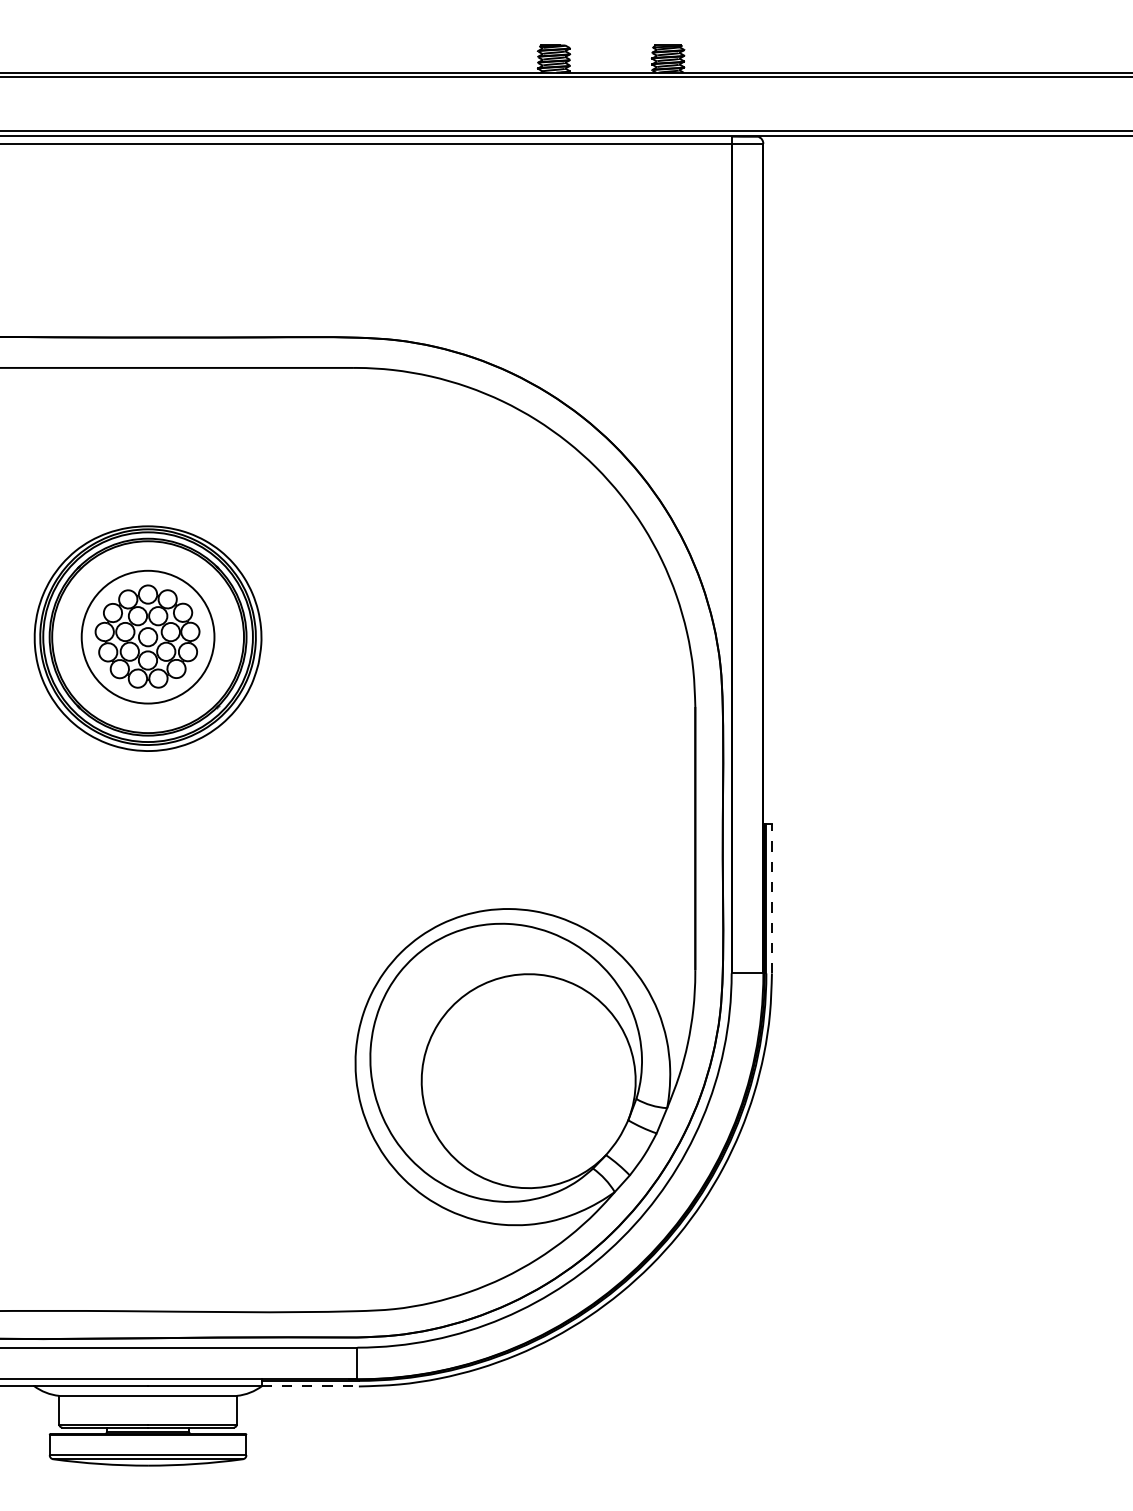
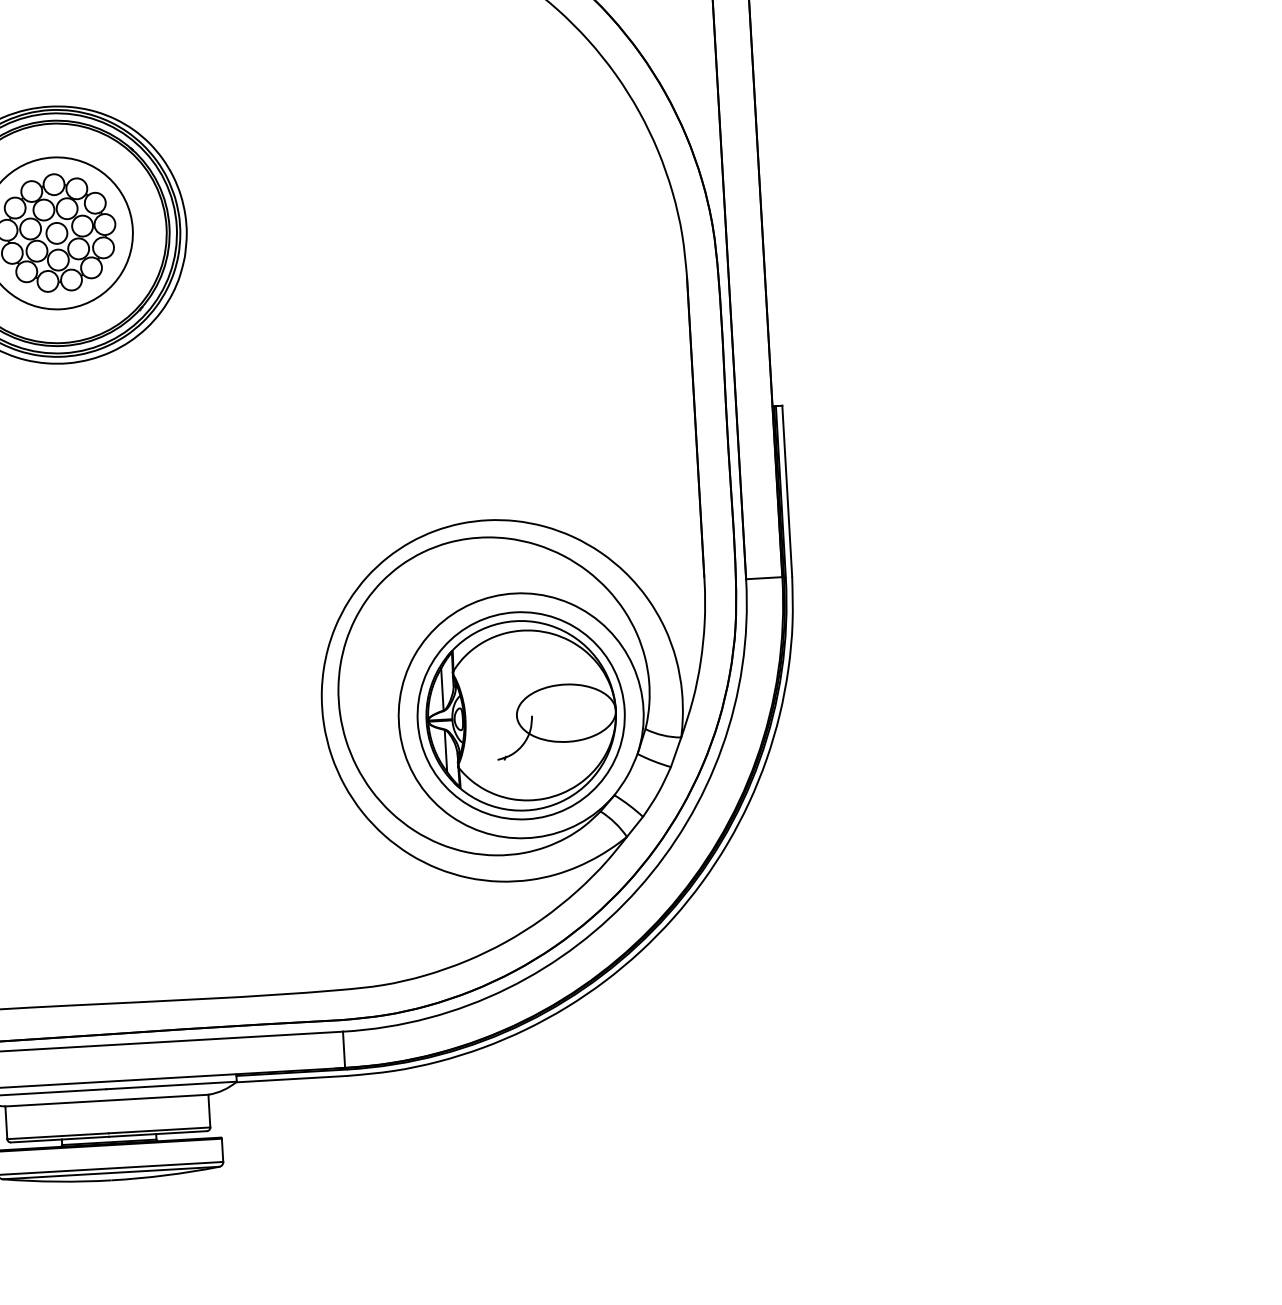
line: (771, 898) -> (786, 491), dashed -> solid
part: (528, 1080) -> (520, 715), added
line: (310, 1386) -> (291, 1079), dashed -> solid

